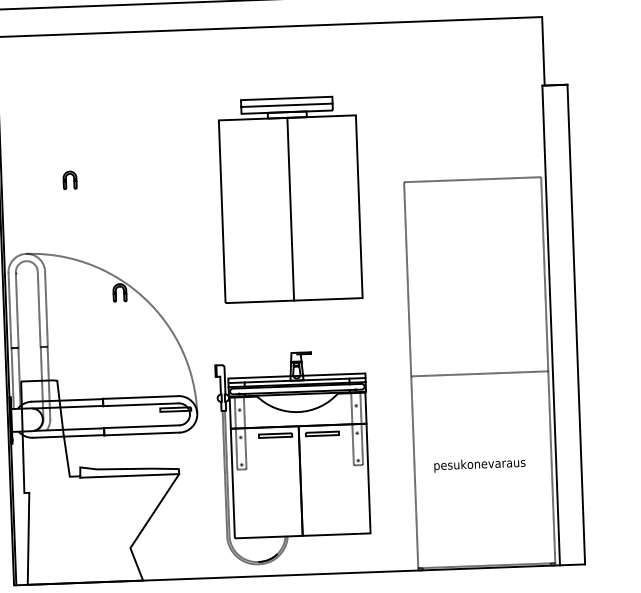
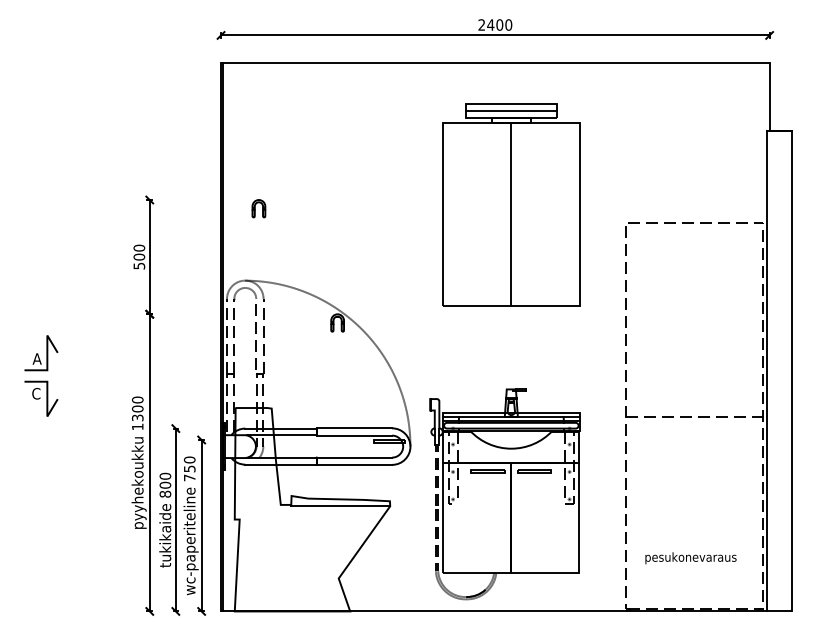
part: (69, 180) -> (258, 208), moved
part: (290, 199) -> (511, 204), moved
text: (479, 465) -> (690, 558), moved

